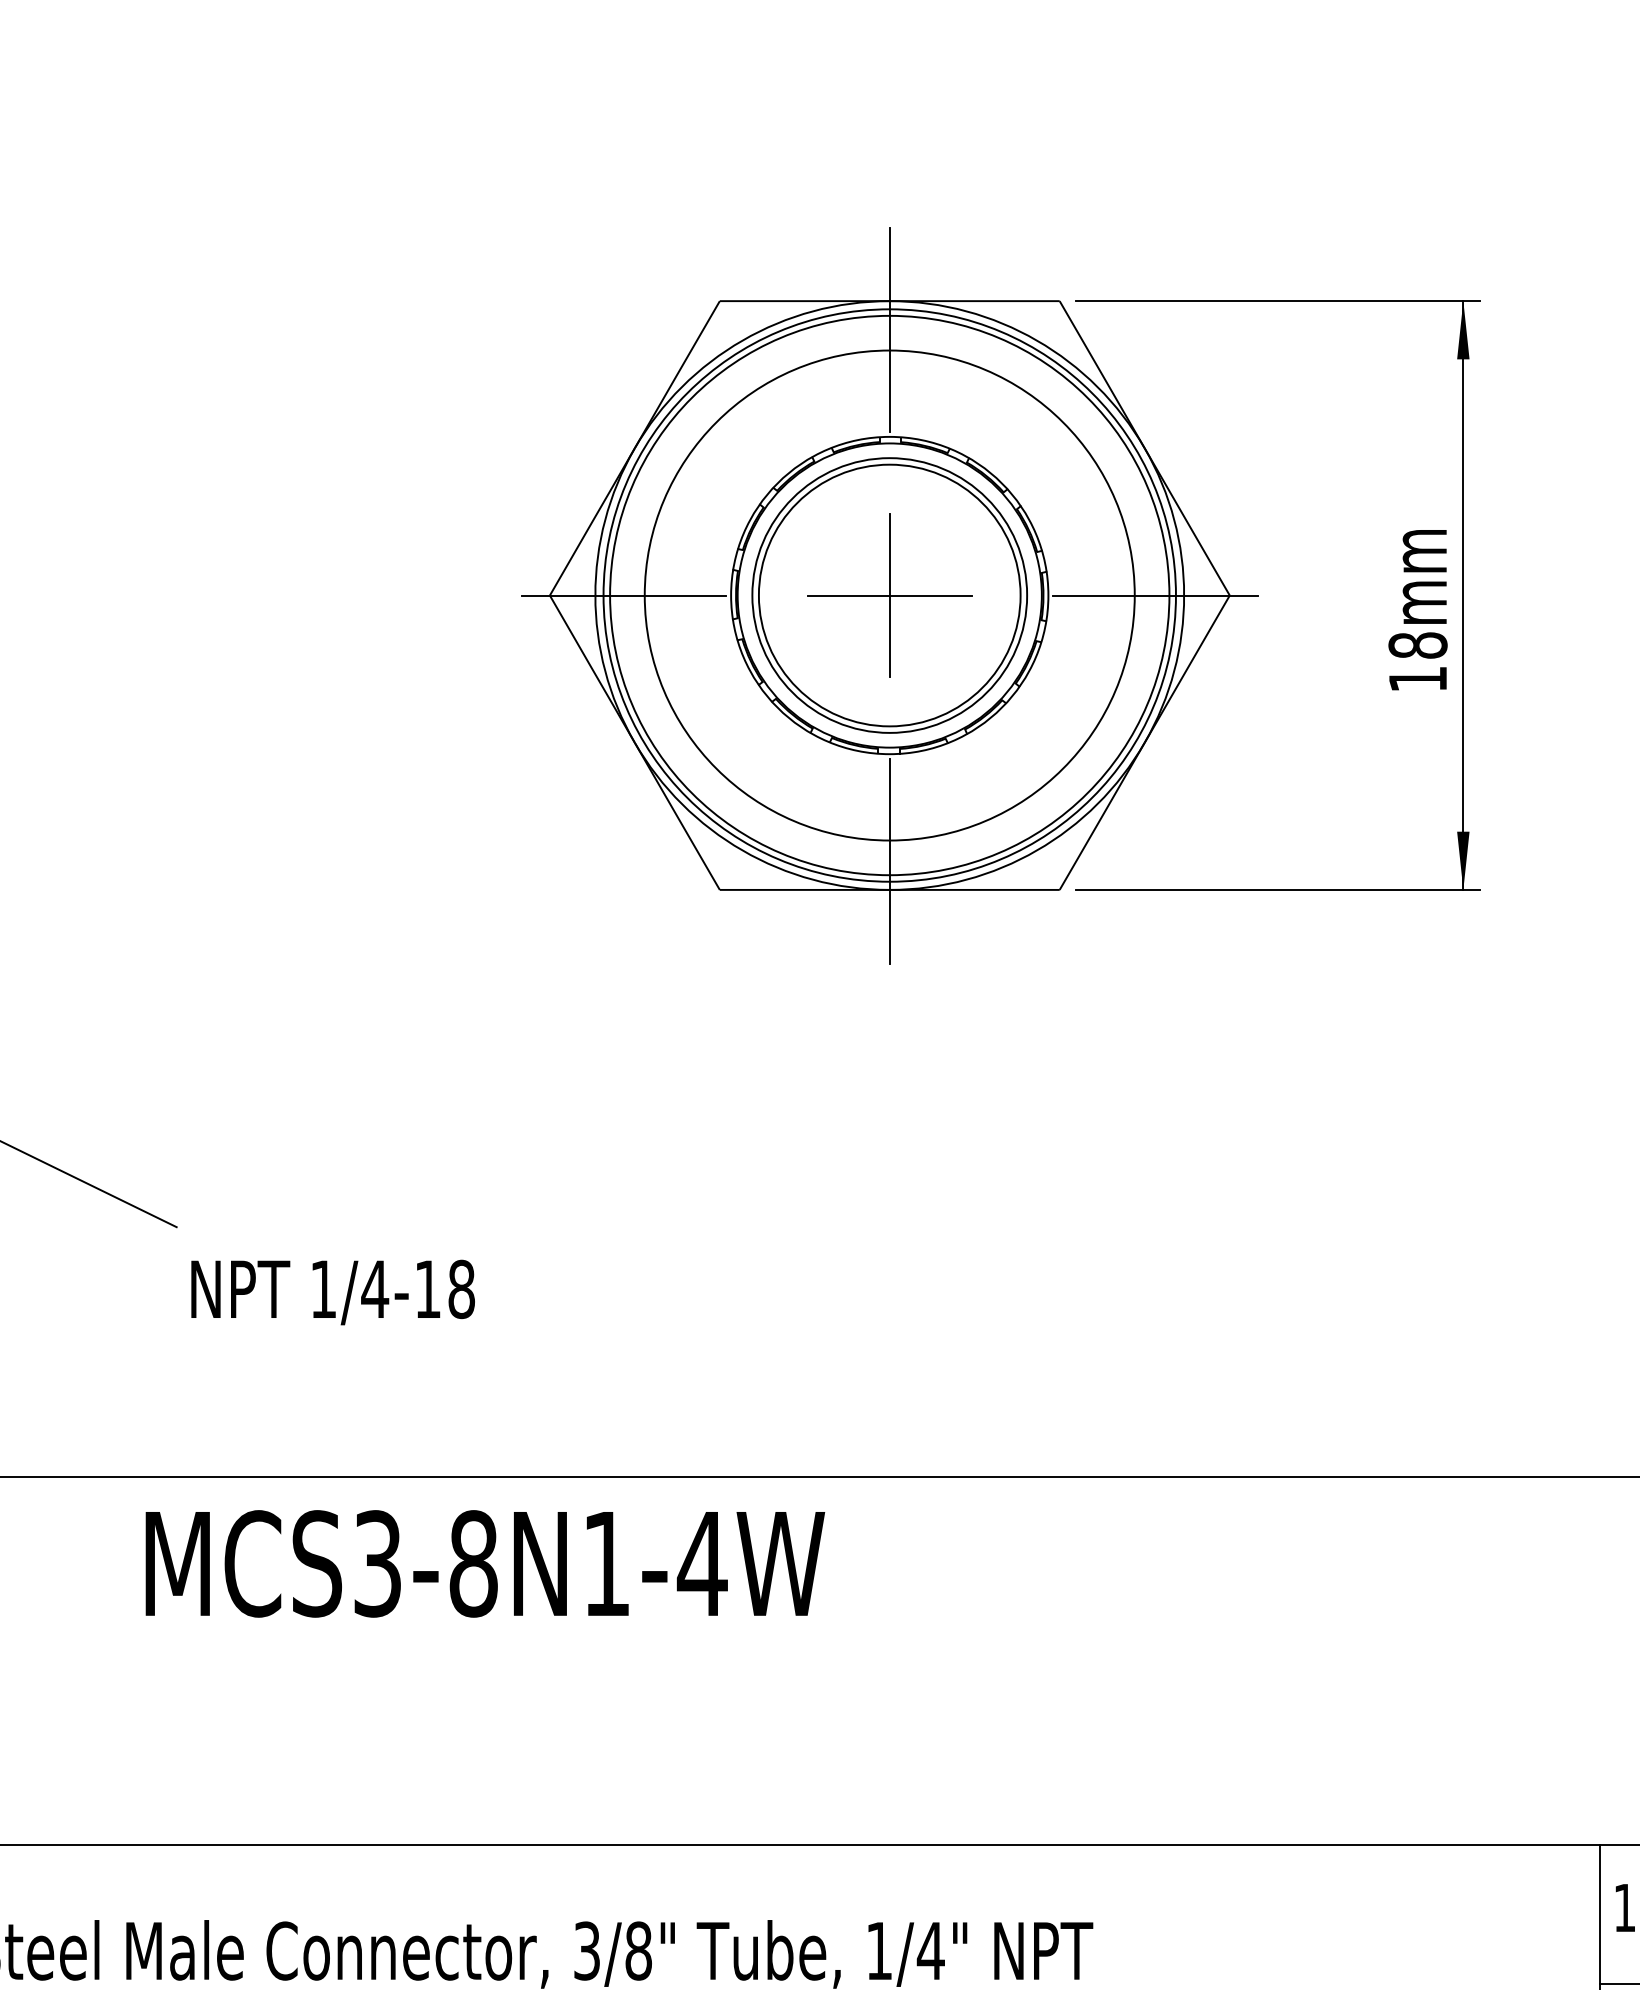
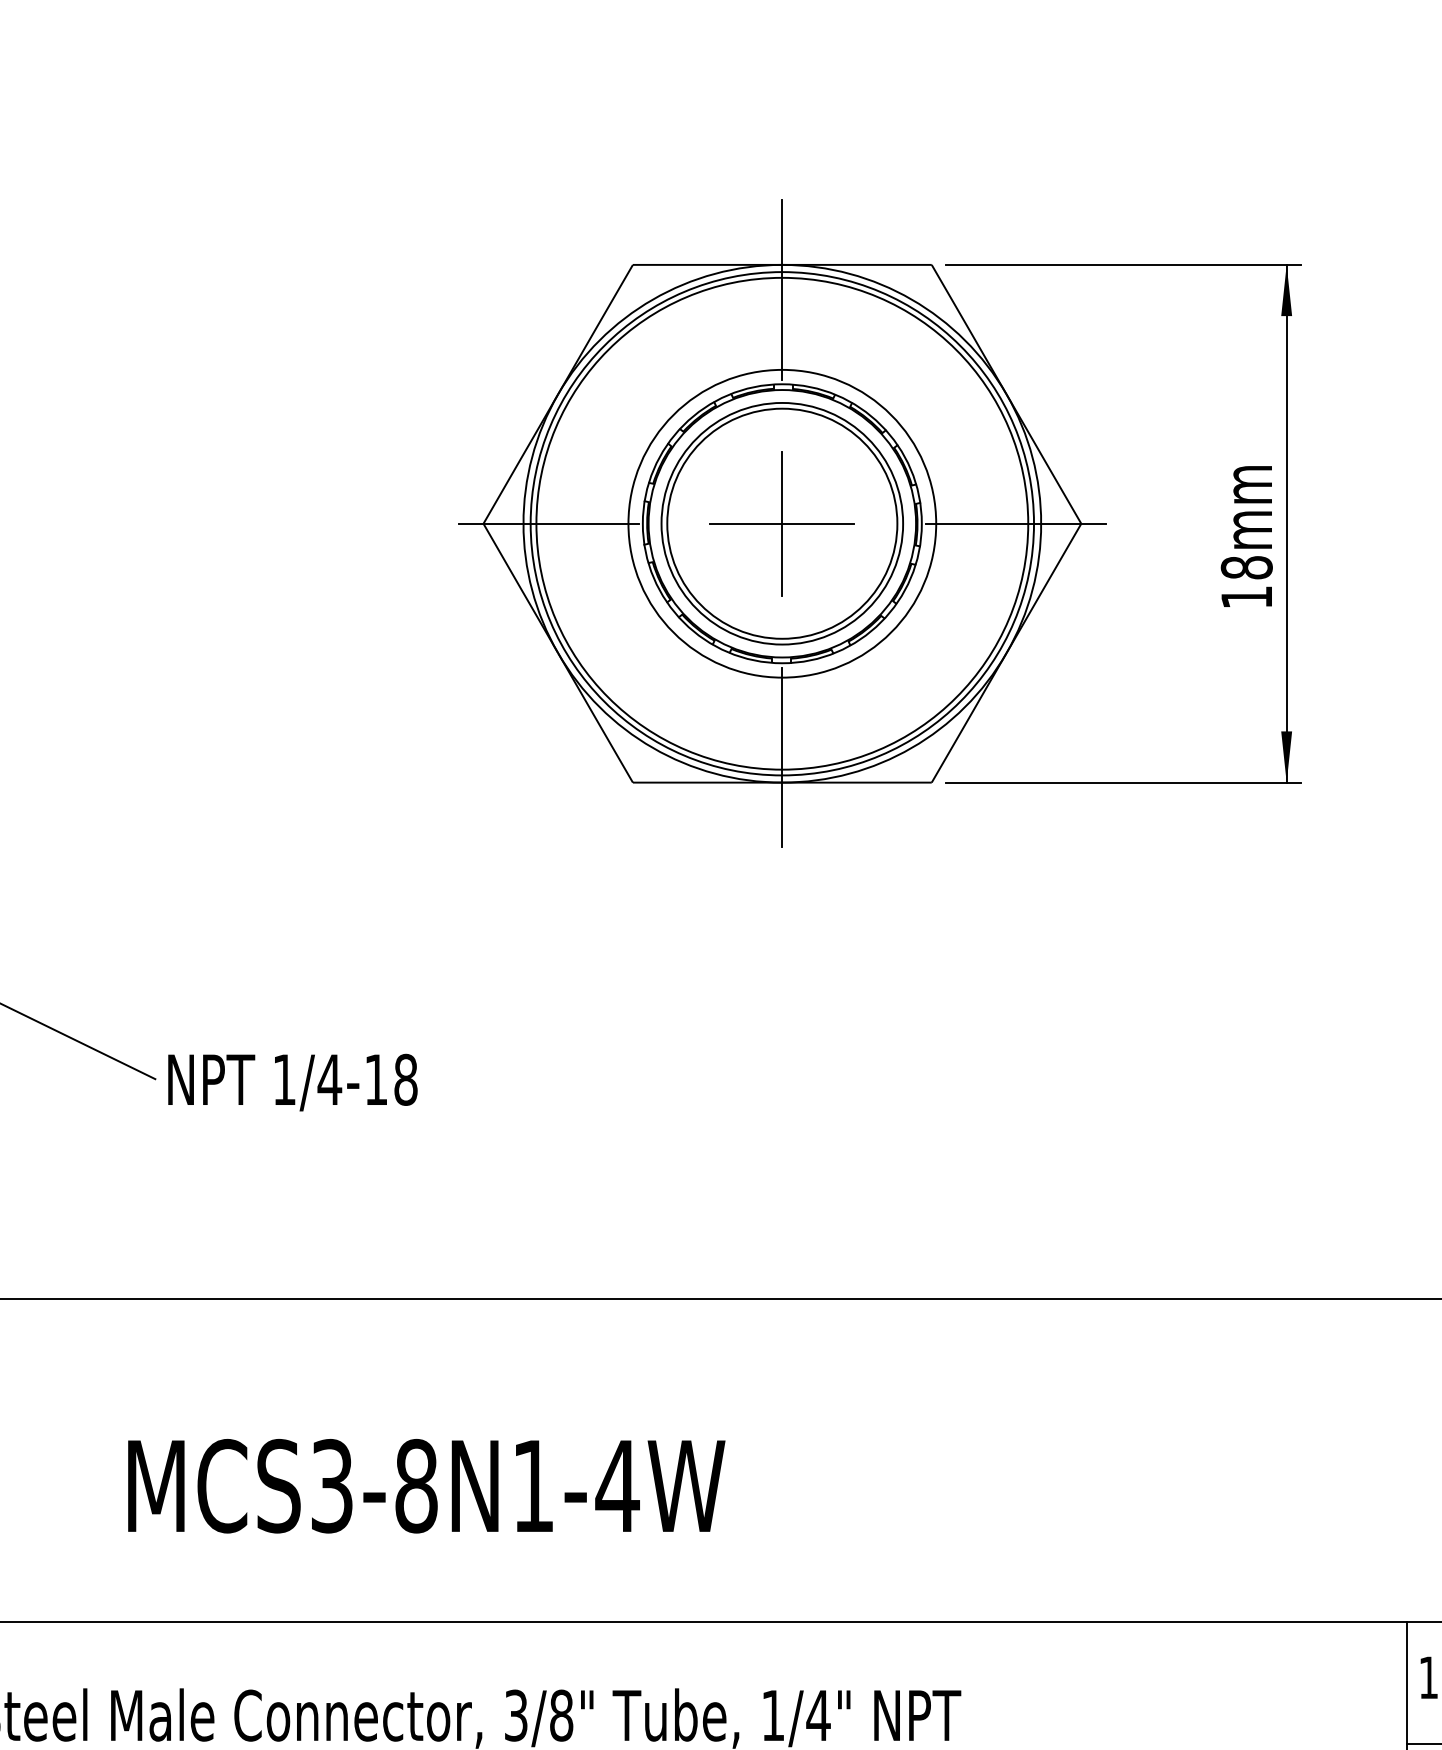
circle: (889, 595) -> (782, 523), size x0.71
text: (332, 1292) -> (292, 1082), moved
text: (485, 1564) -> (426, 1486), moved

